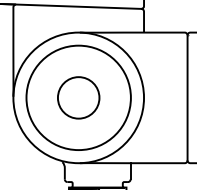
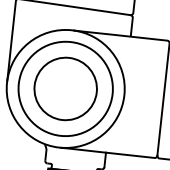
circle: (78, 97) -> (65, 88), size x1.67

